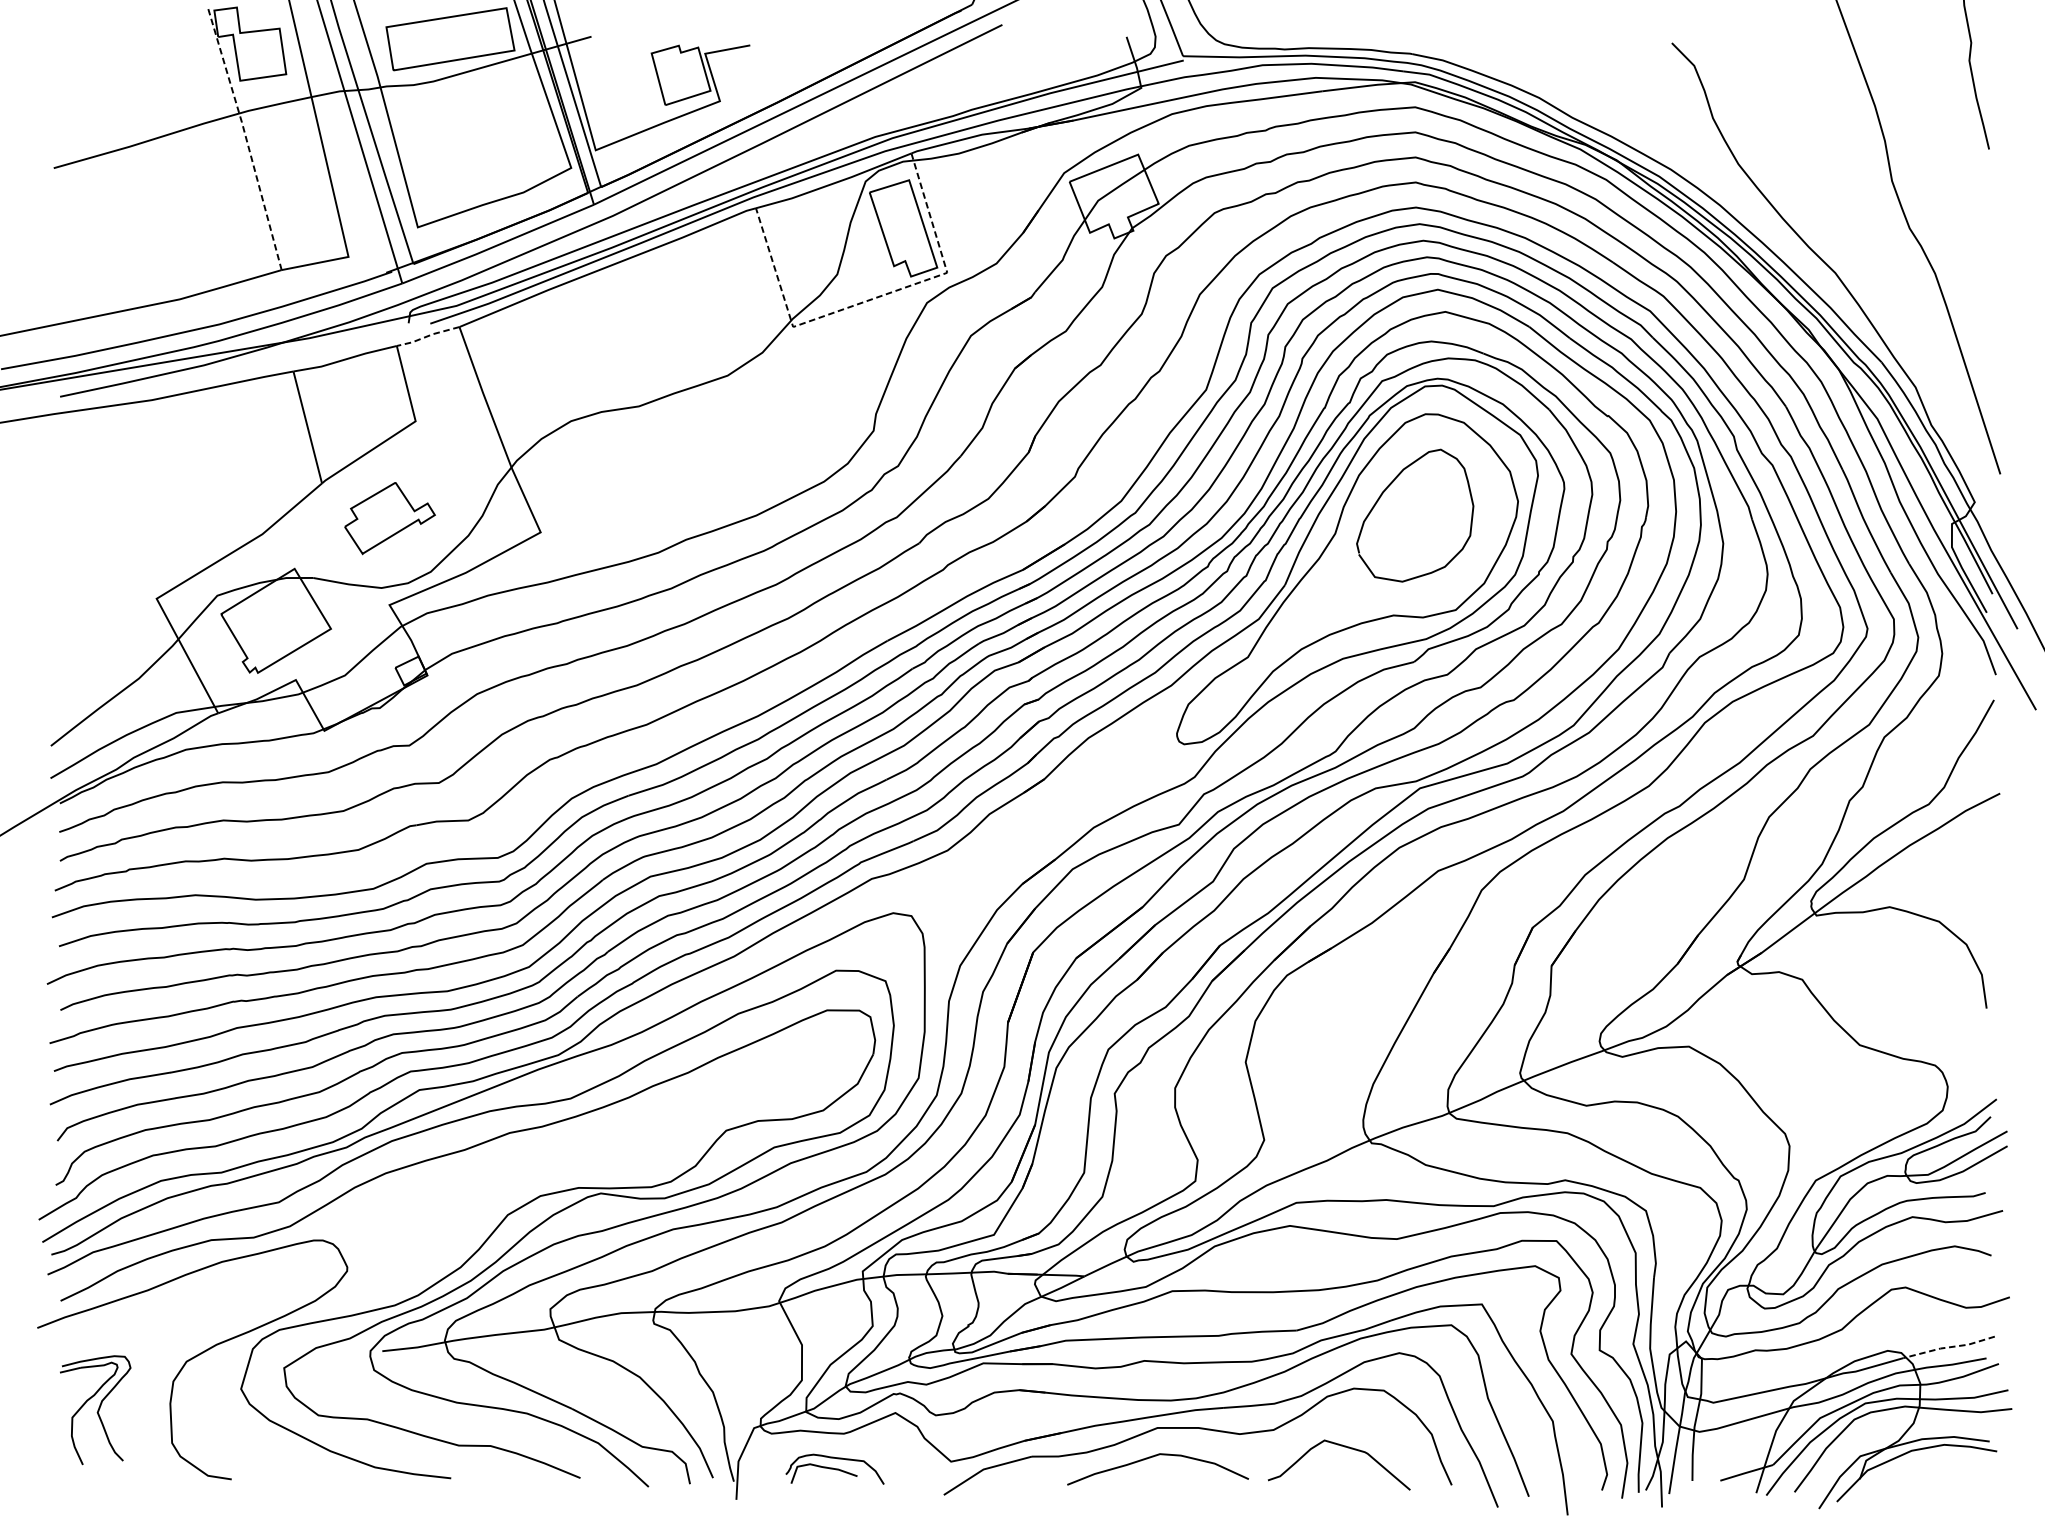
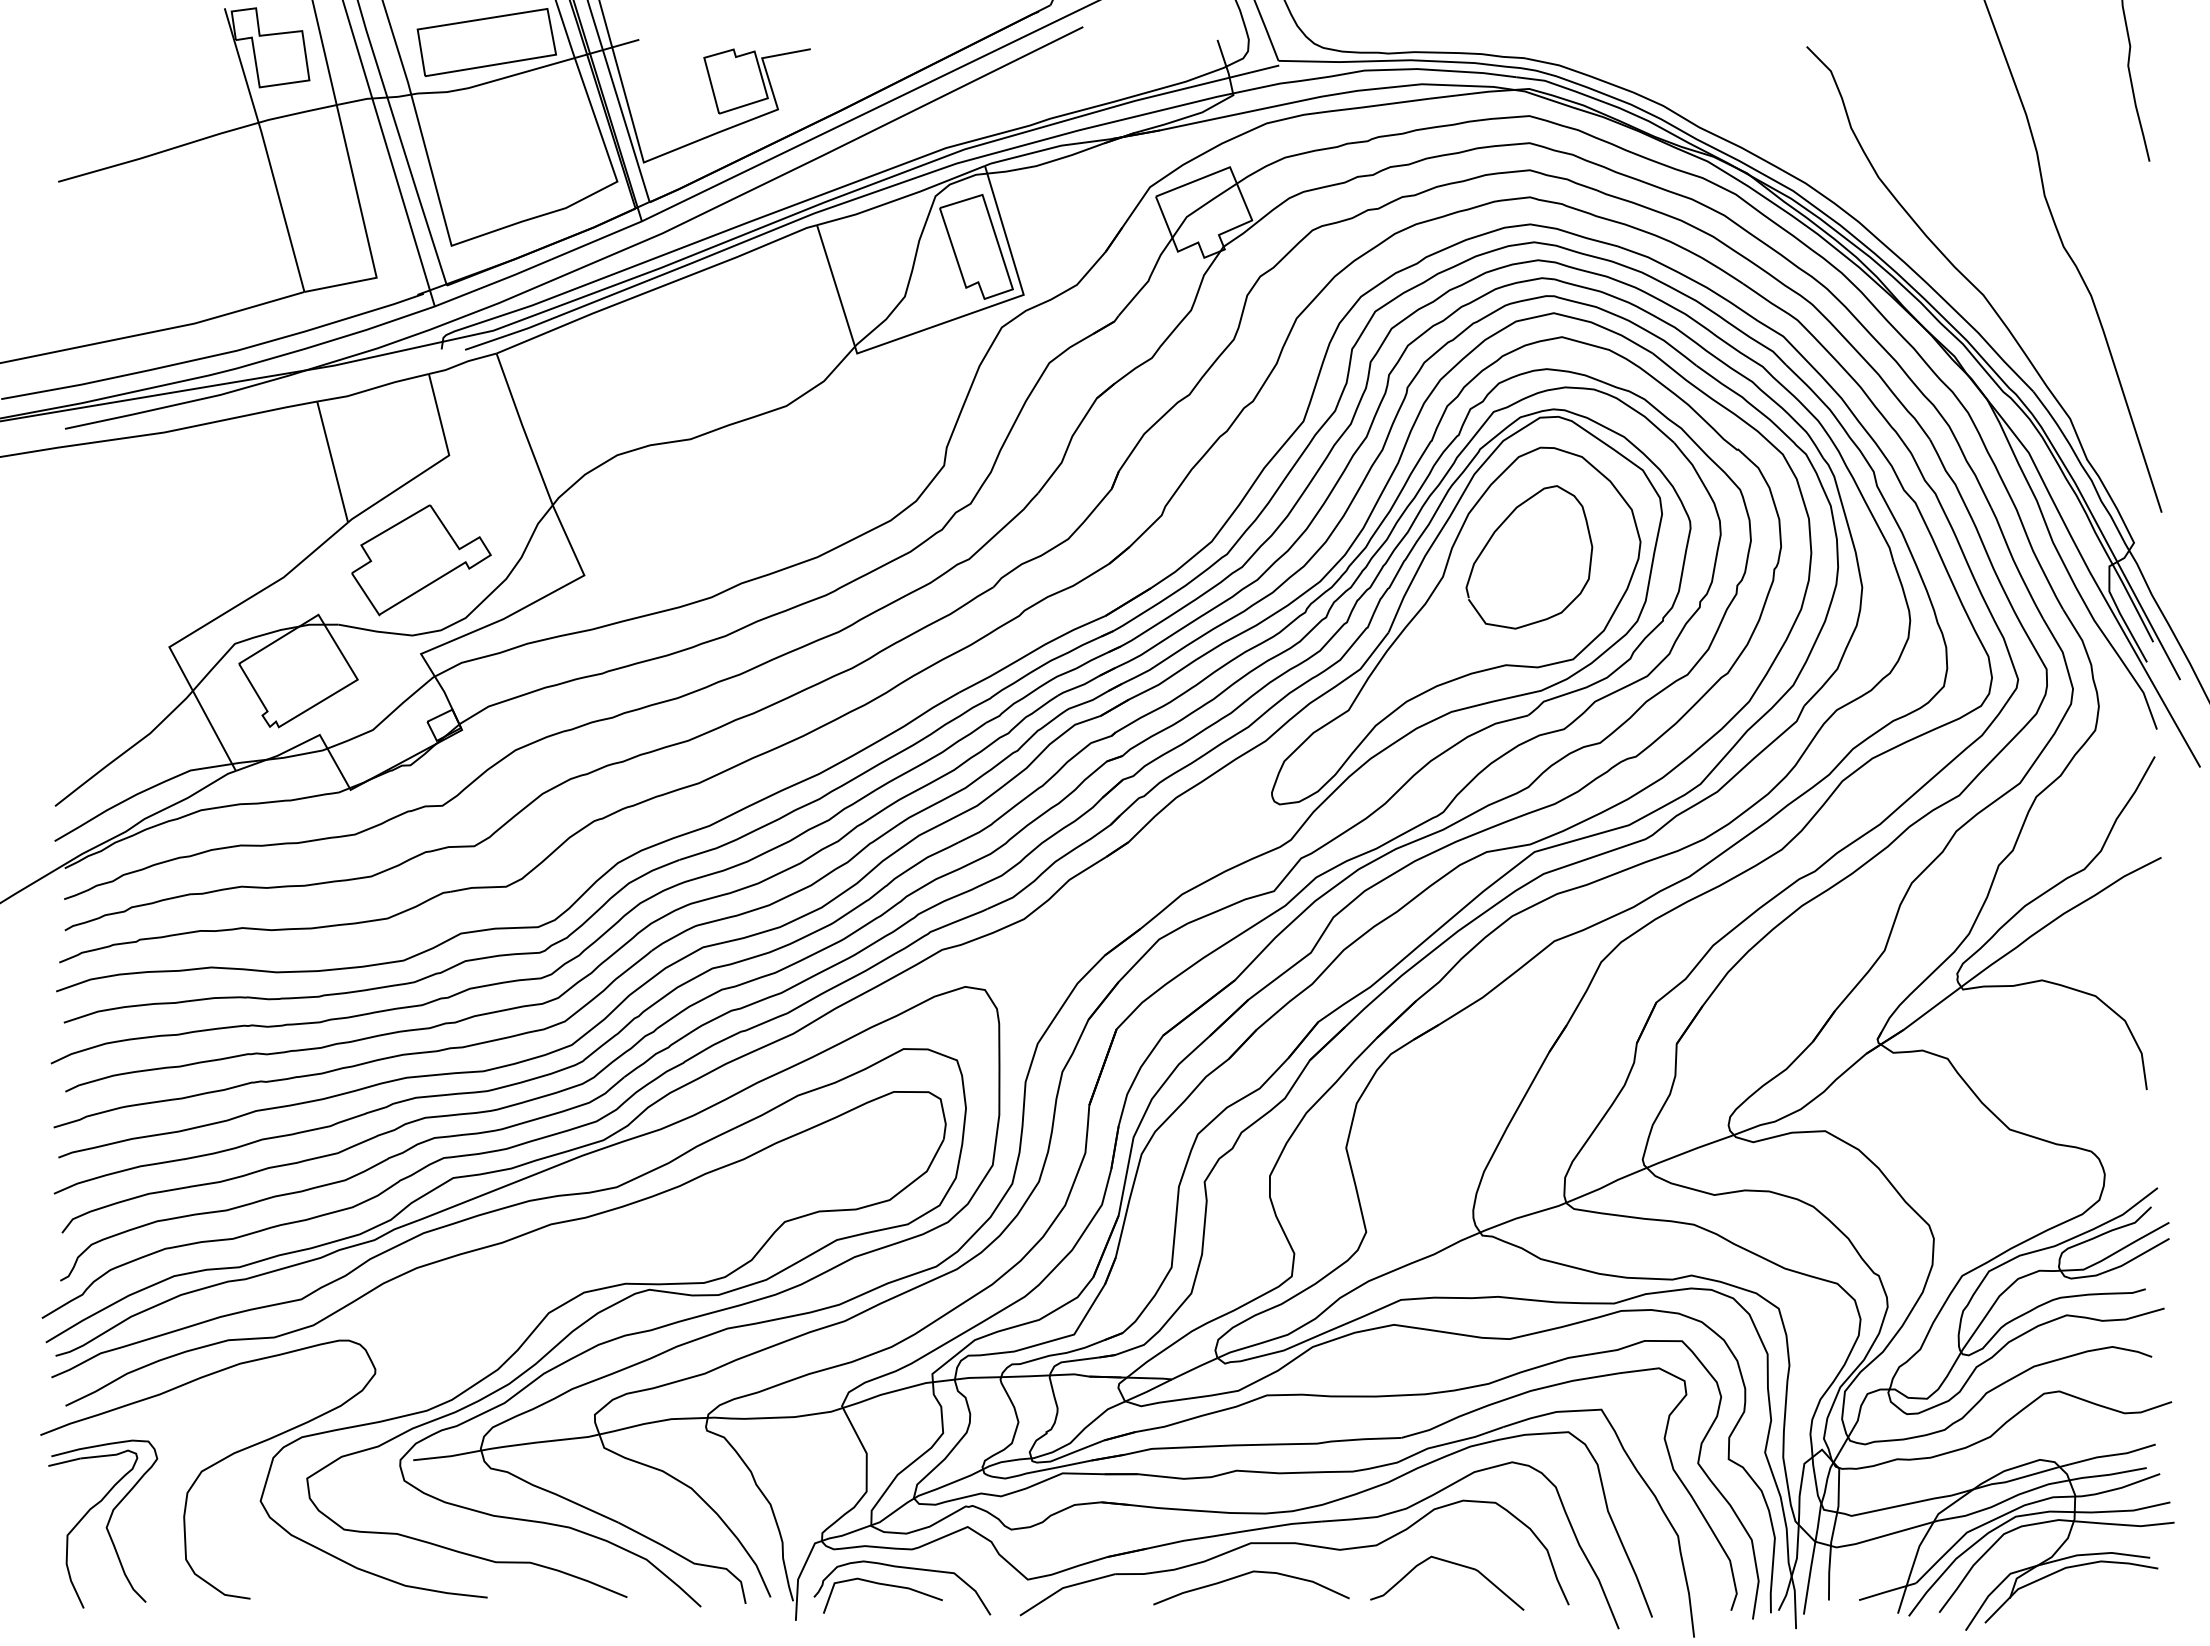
line: (245, 137) -> (265, 148), dashed -> solid
line: (870, 300) -> (940, 324), dashed -> solid
line: (427, 336) -> (461, 363), dashed -> solid
part: (389, 518) -> (421, 560), size x1.43
line: (1948, 1347) -> (2105, 1456), dashed -> solid
part: (95, 1409) -> (103, 1523), size x1.43
part: (835, 1468) -> (902, 1587), size x1.67

